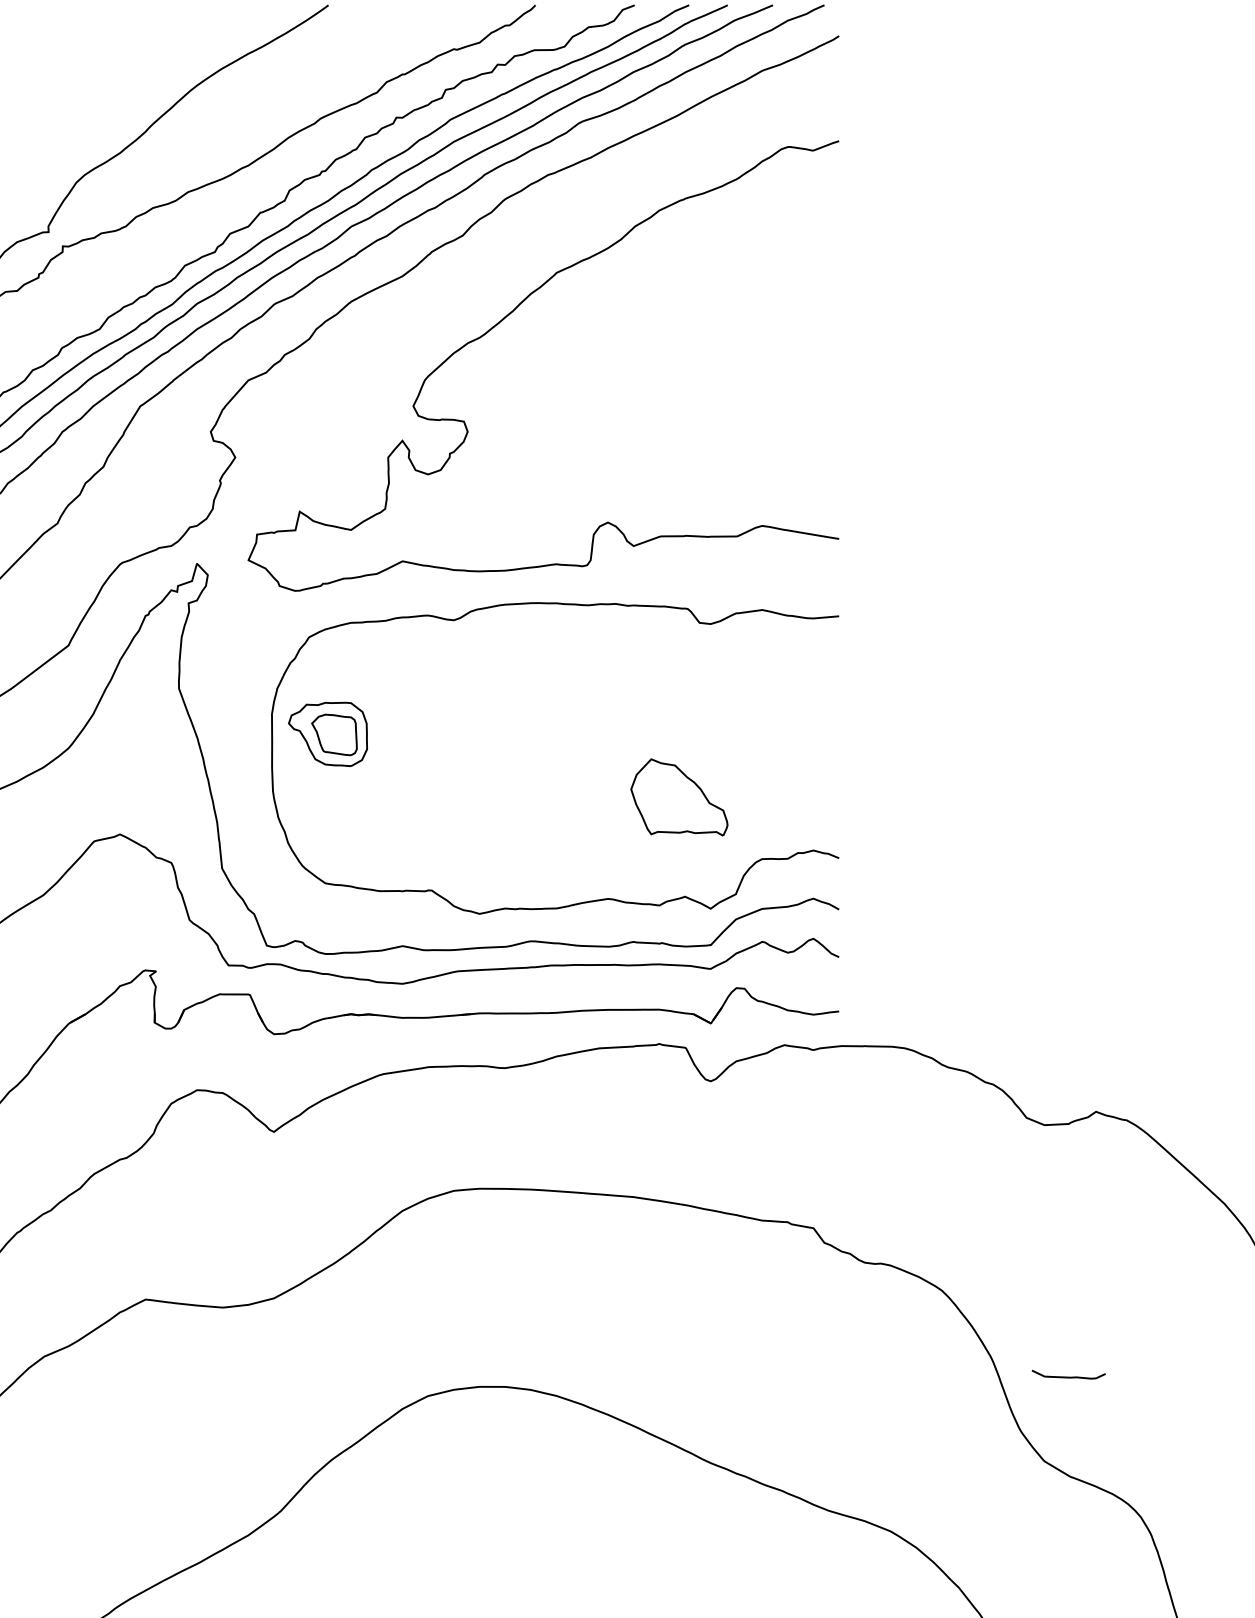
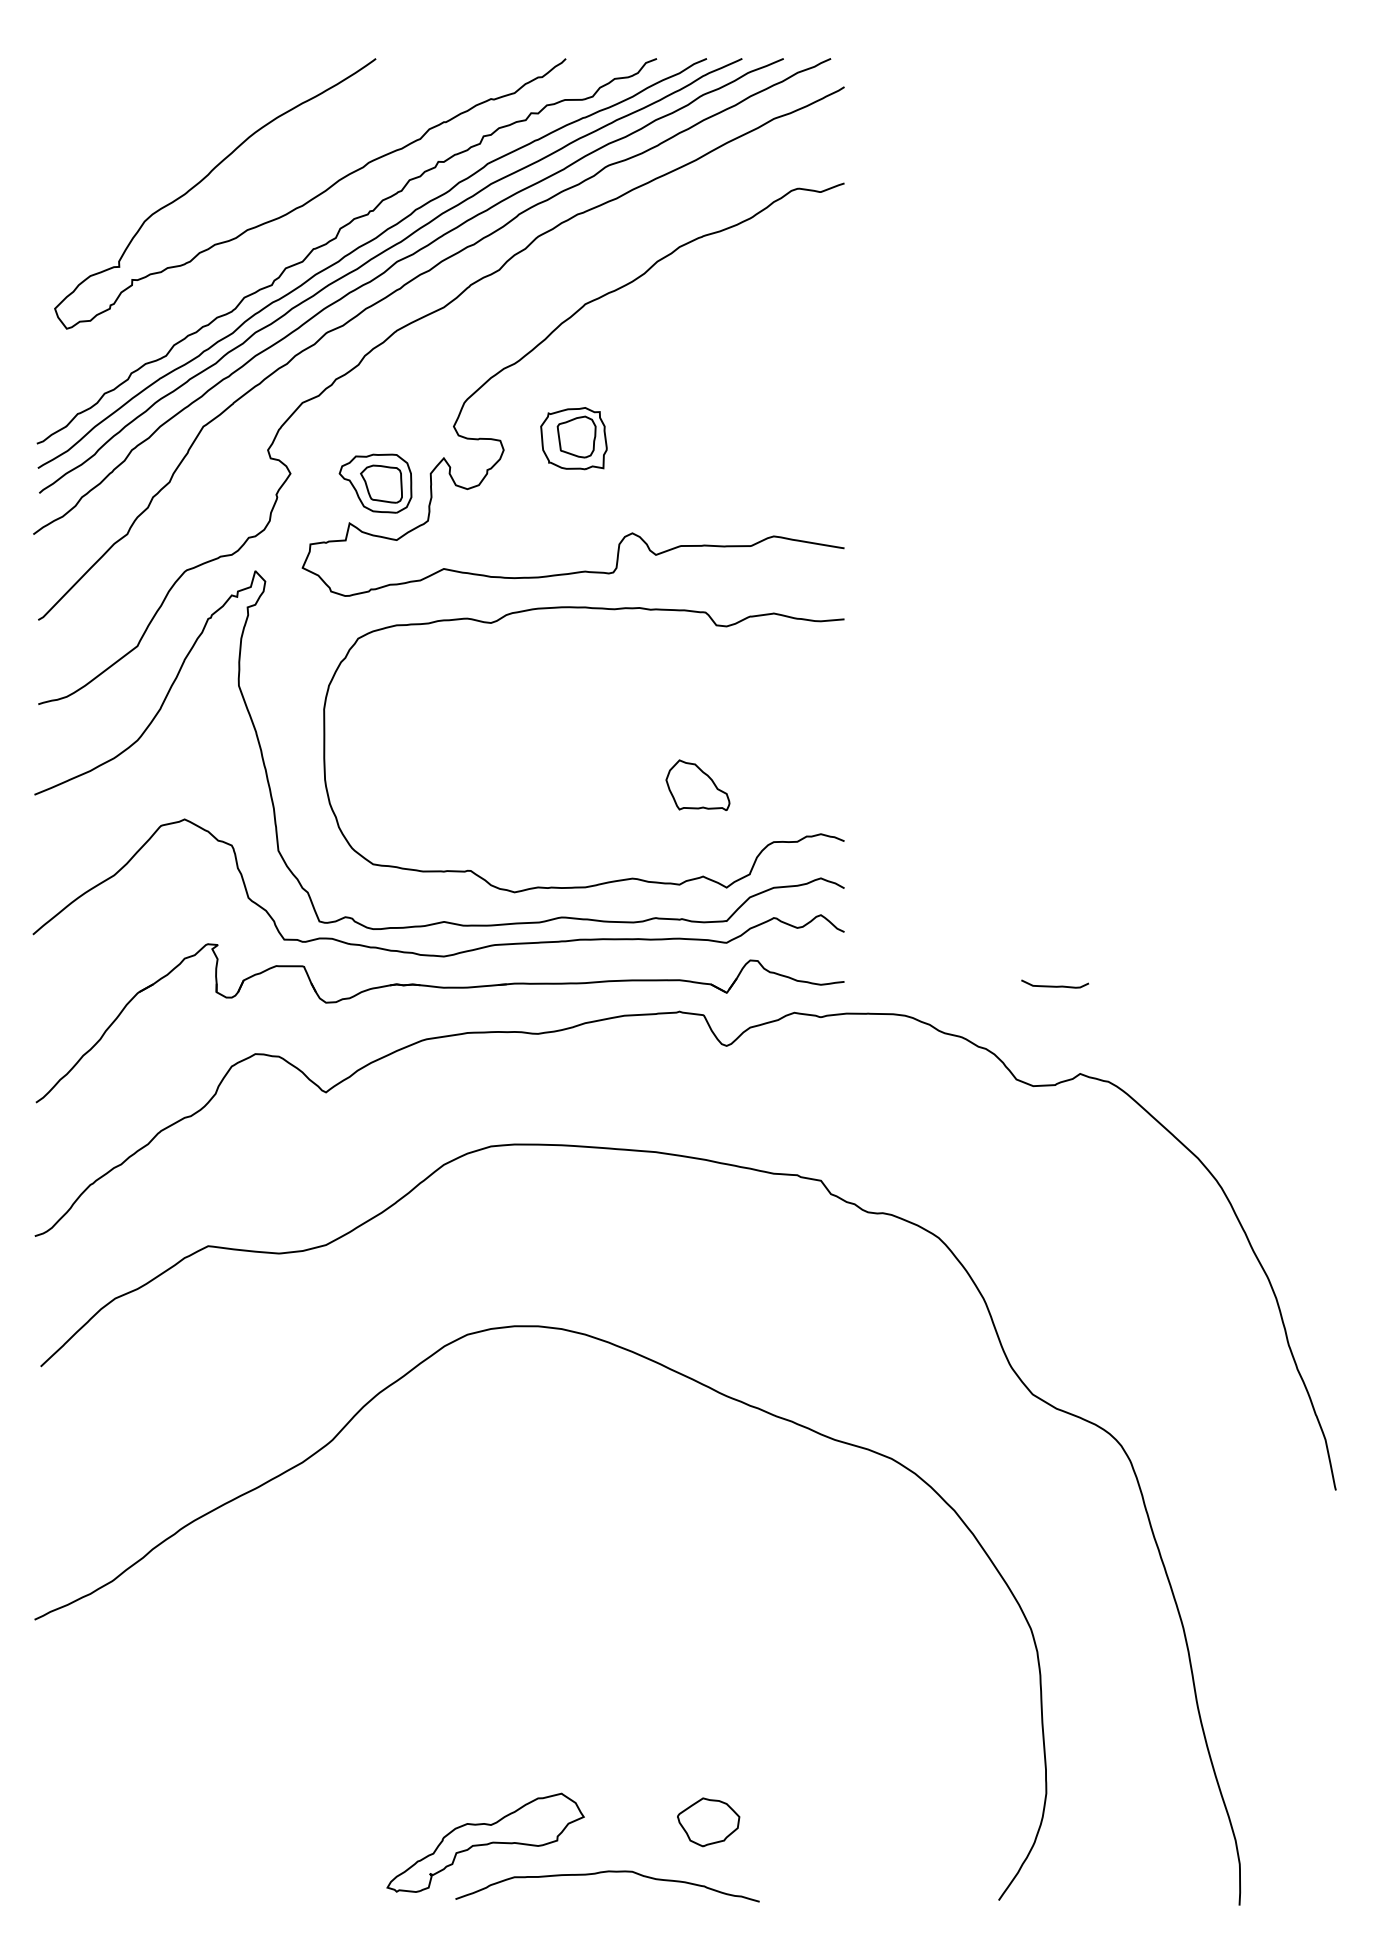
part: (543, 419) -> (573, 438), added
part: (327, 734) -> (375, 483), moved
part: (678, 796) -> (697, 784), size x0.71
curve: (1069, 1376) -> (1055, 985), moved

